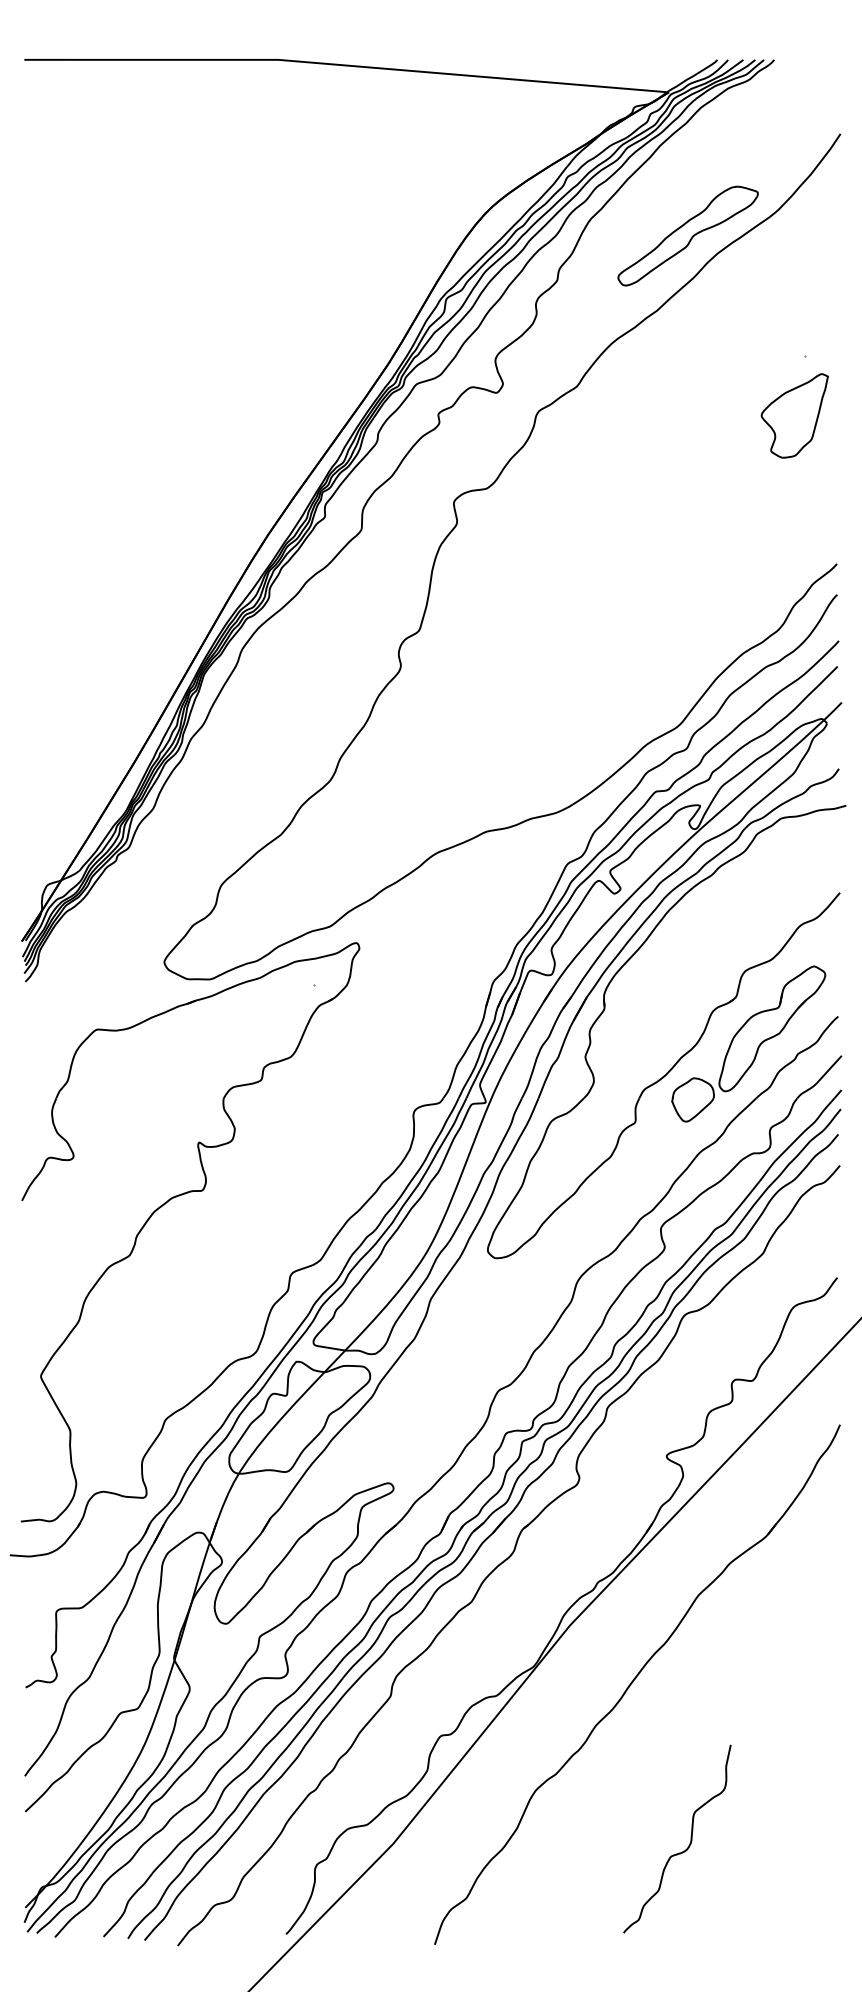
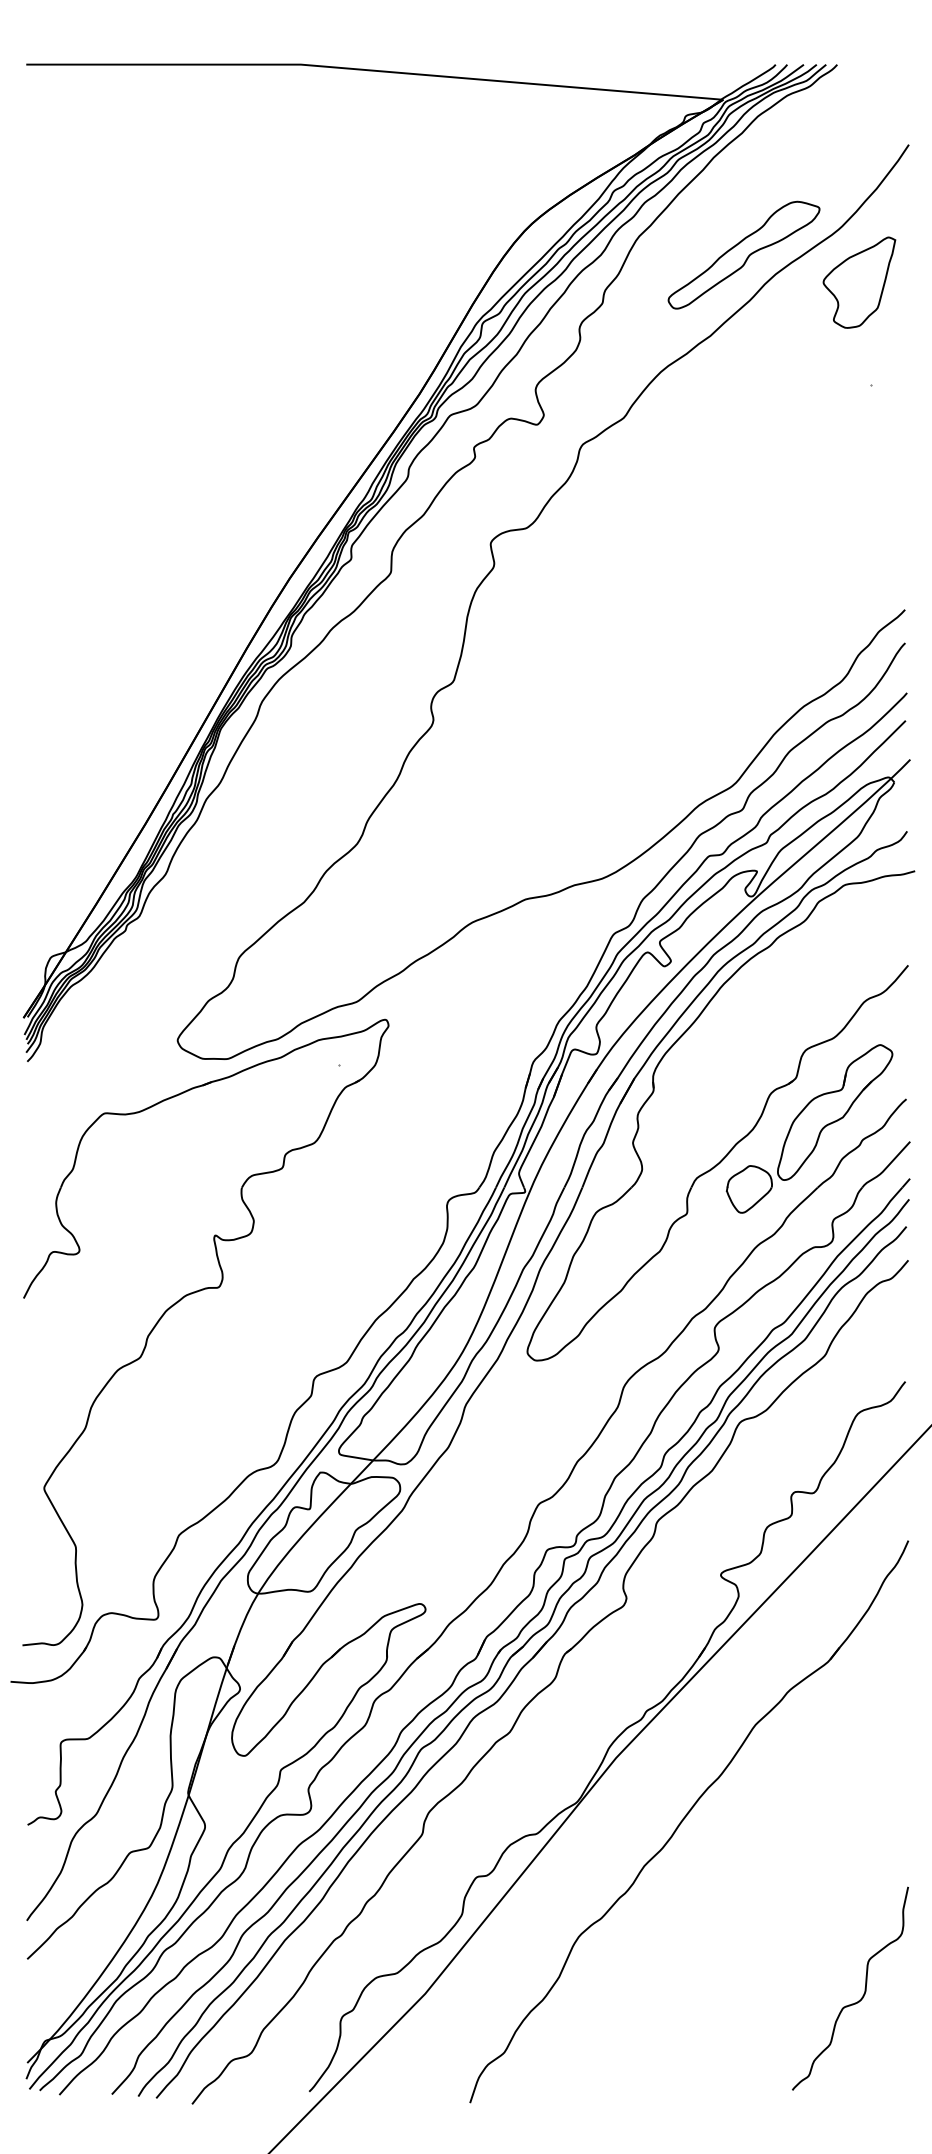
part: (794, 415) -> (859, 282), moved
curve: (688, 1845) -> (862, 1995), moved

